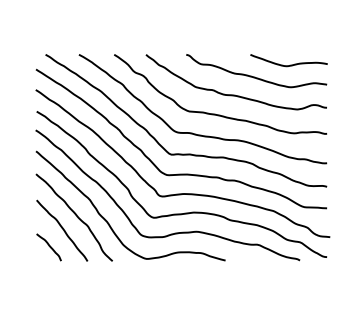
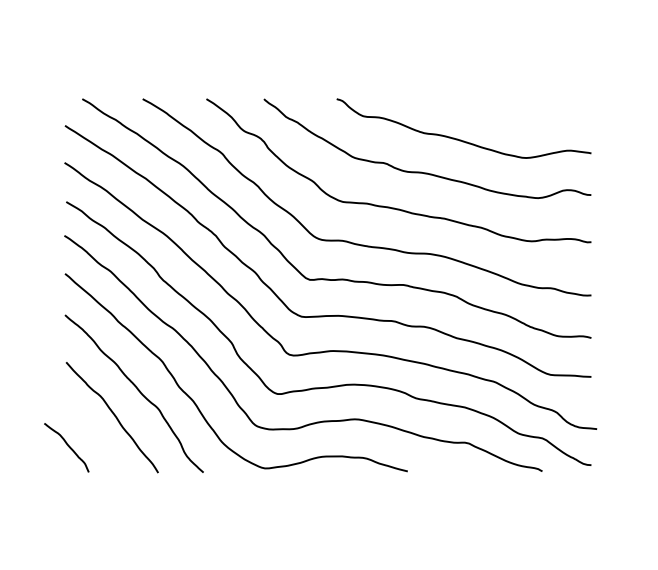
curve: (290, 64) -> (525, 116), removed
curve: (48, 246) -> (65, 445), moved

